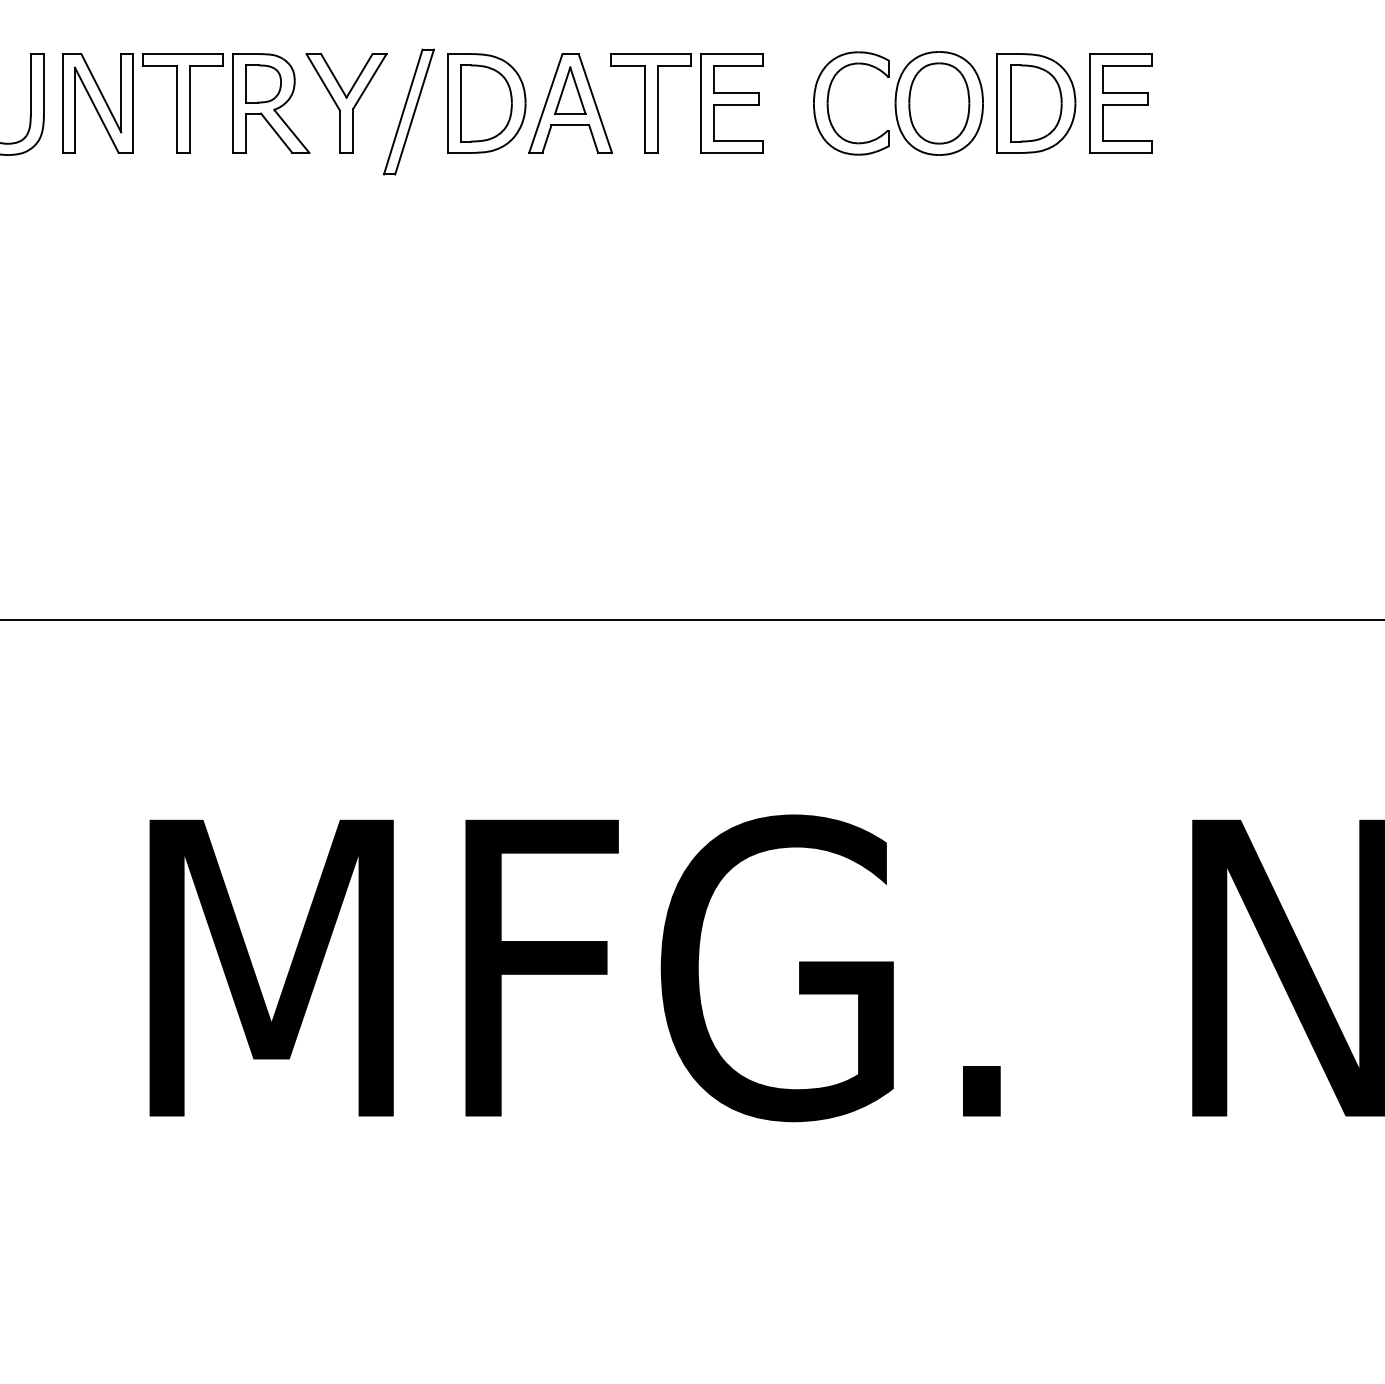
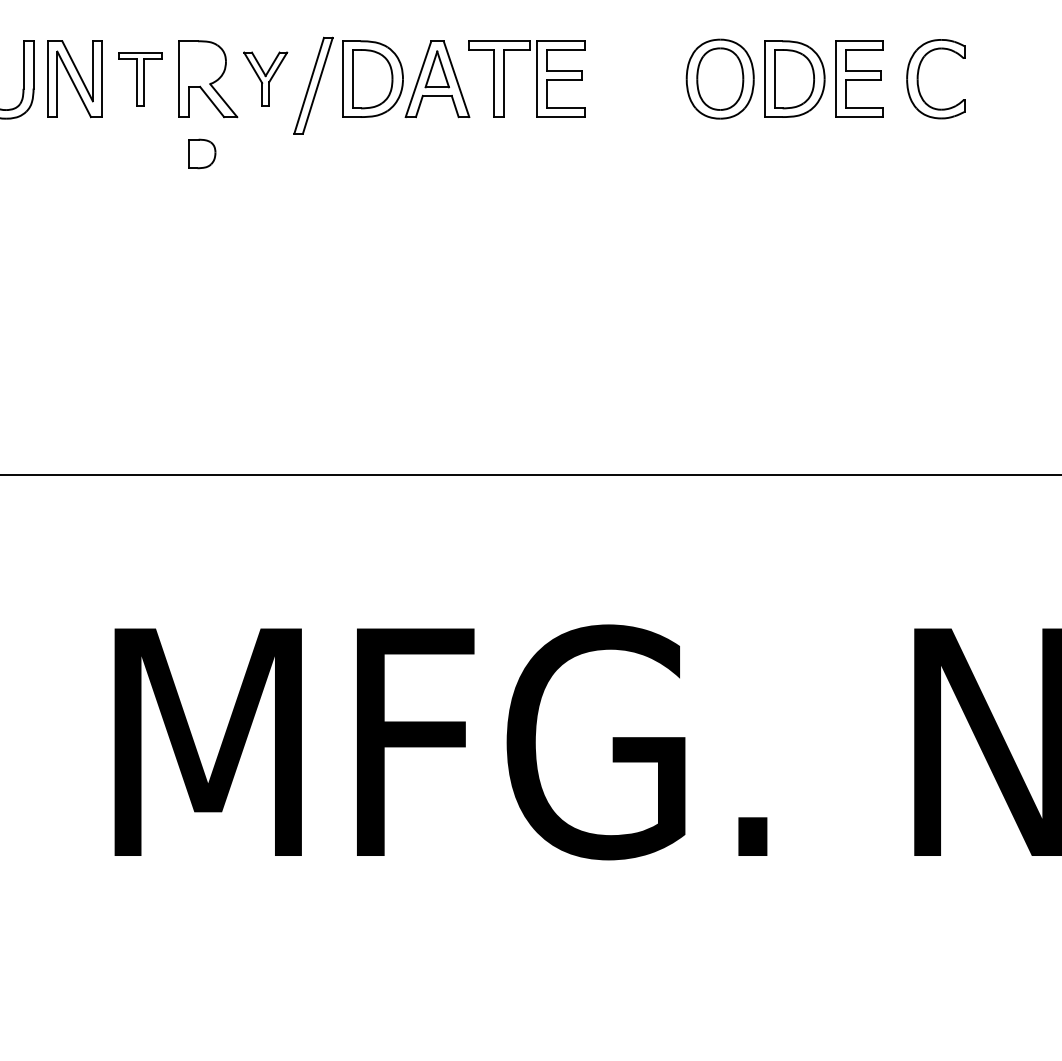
part: (263, 83) -> (201, 153), moved
part: (182, 103) -> (139, 79), size x0.7
part: (346, 103) -> (265, 79), size x0.7
part: (828, 103) -> (918, 79), moved

